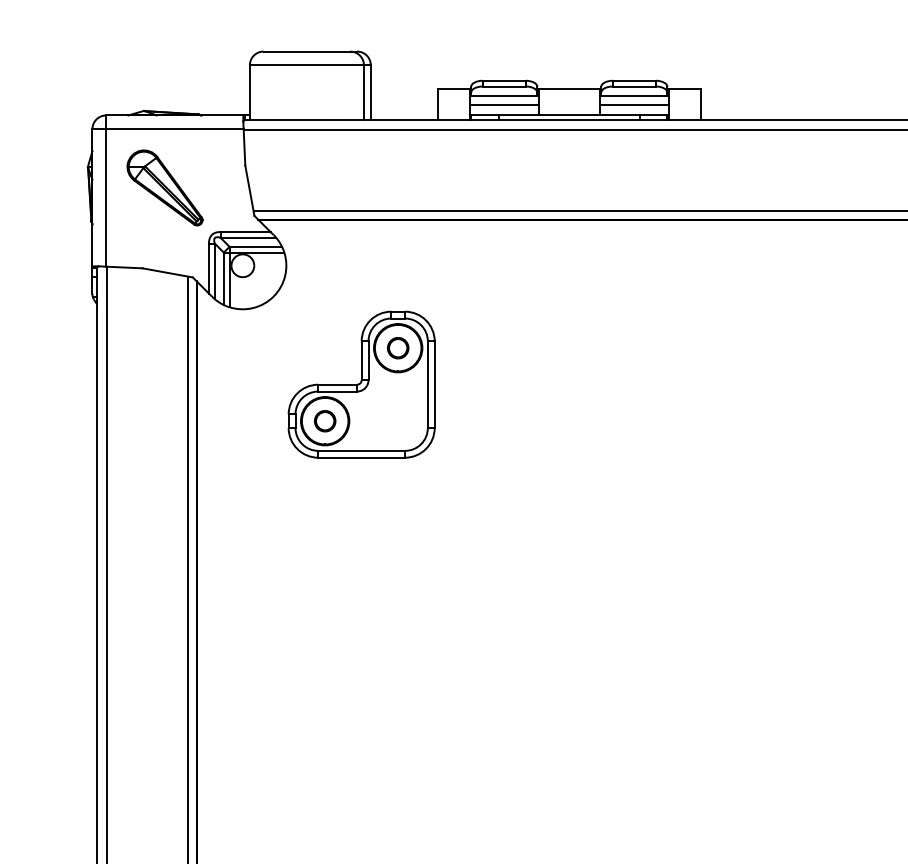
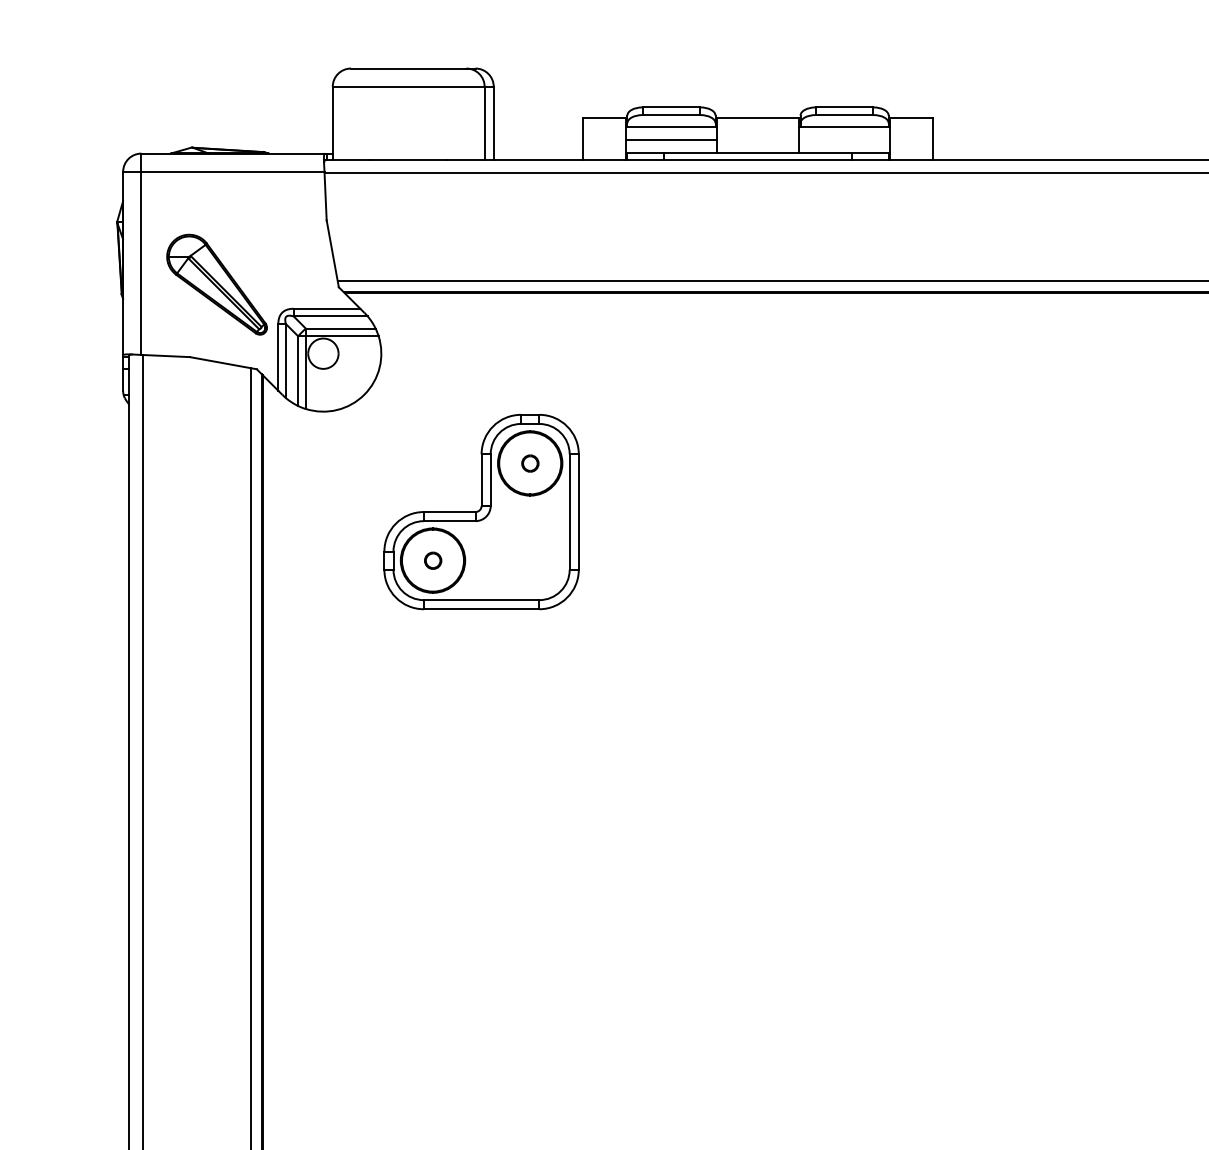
line: (634, 105) -> (844, 140), removed
part: (164, 187) -> (216, 284), moved
part: (398, 348) -> (530, 463), size x0.6
part: (325, 421) -> (433, 561), size x0.6

